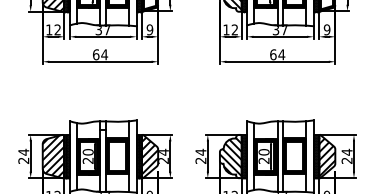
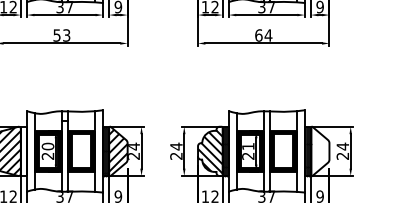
text: (100, 54) -> (61, 35), 64 -> 53
text: (263, 152) -> (247, 146), 20 -> 21
hatch: (327, 155) -> (320, 150), removed
hatch: (66, 156) -> (23, 151), removed

